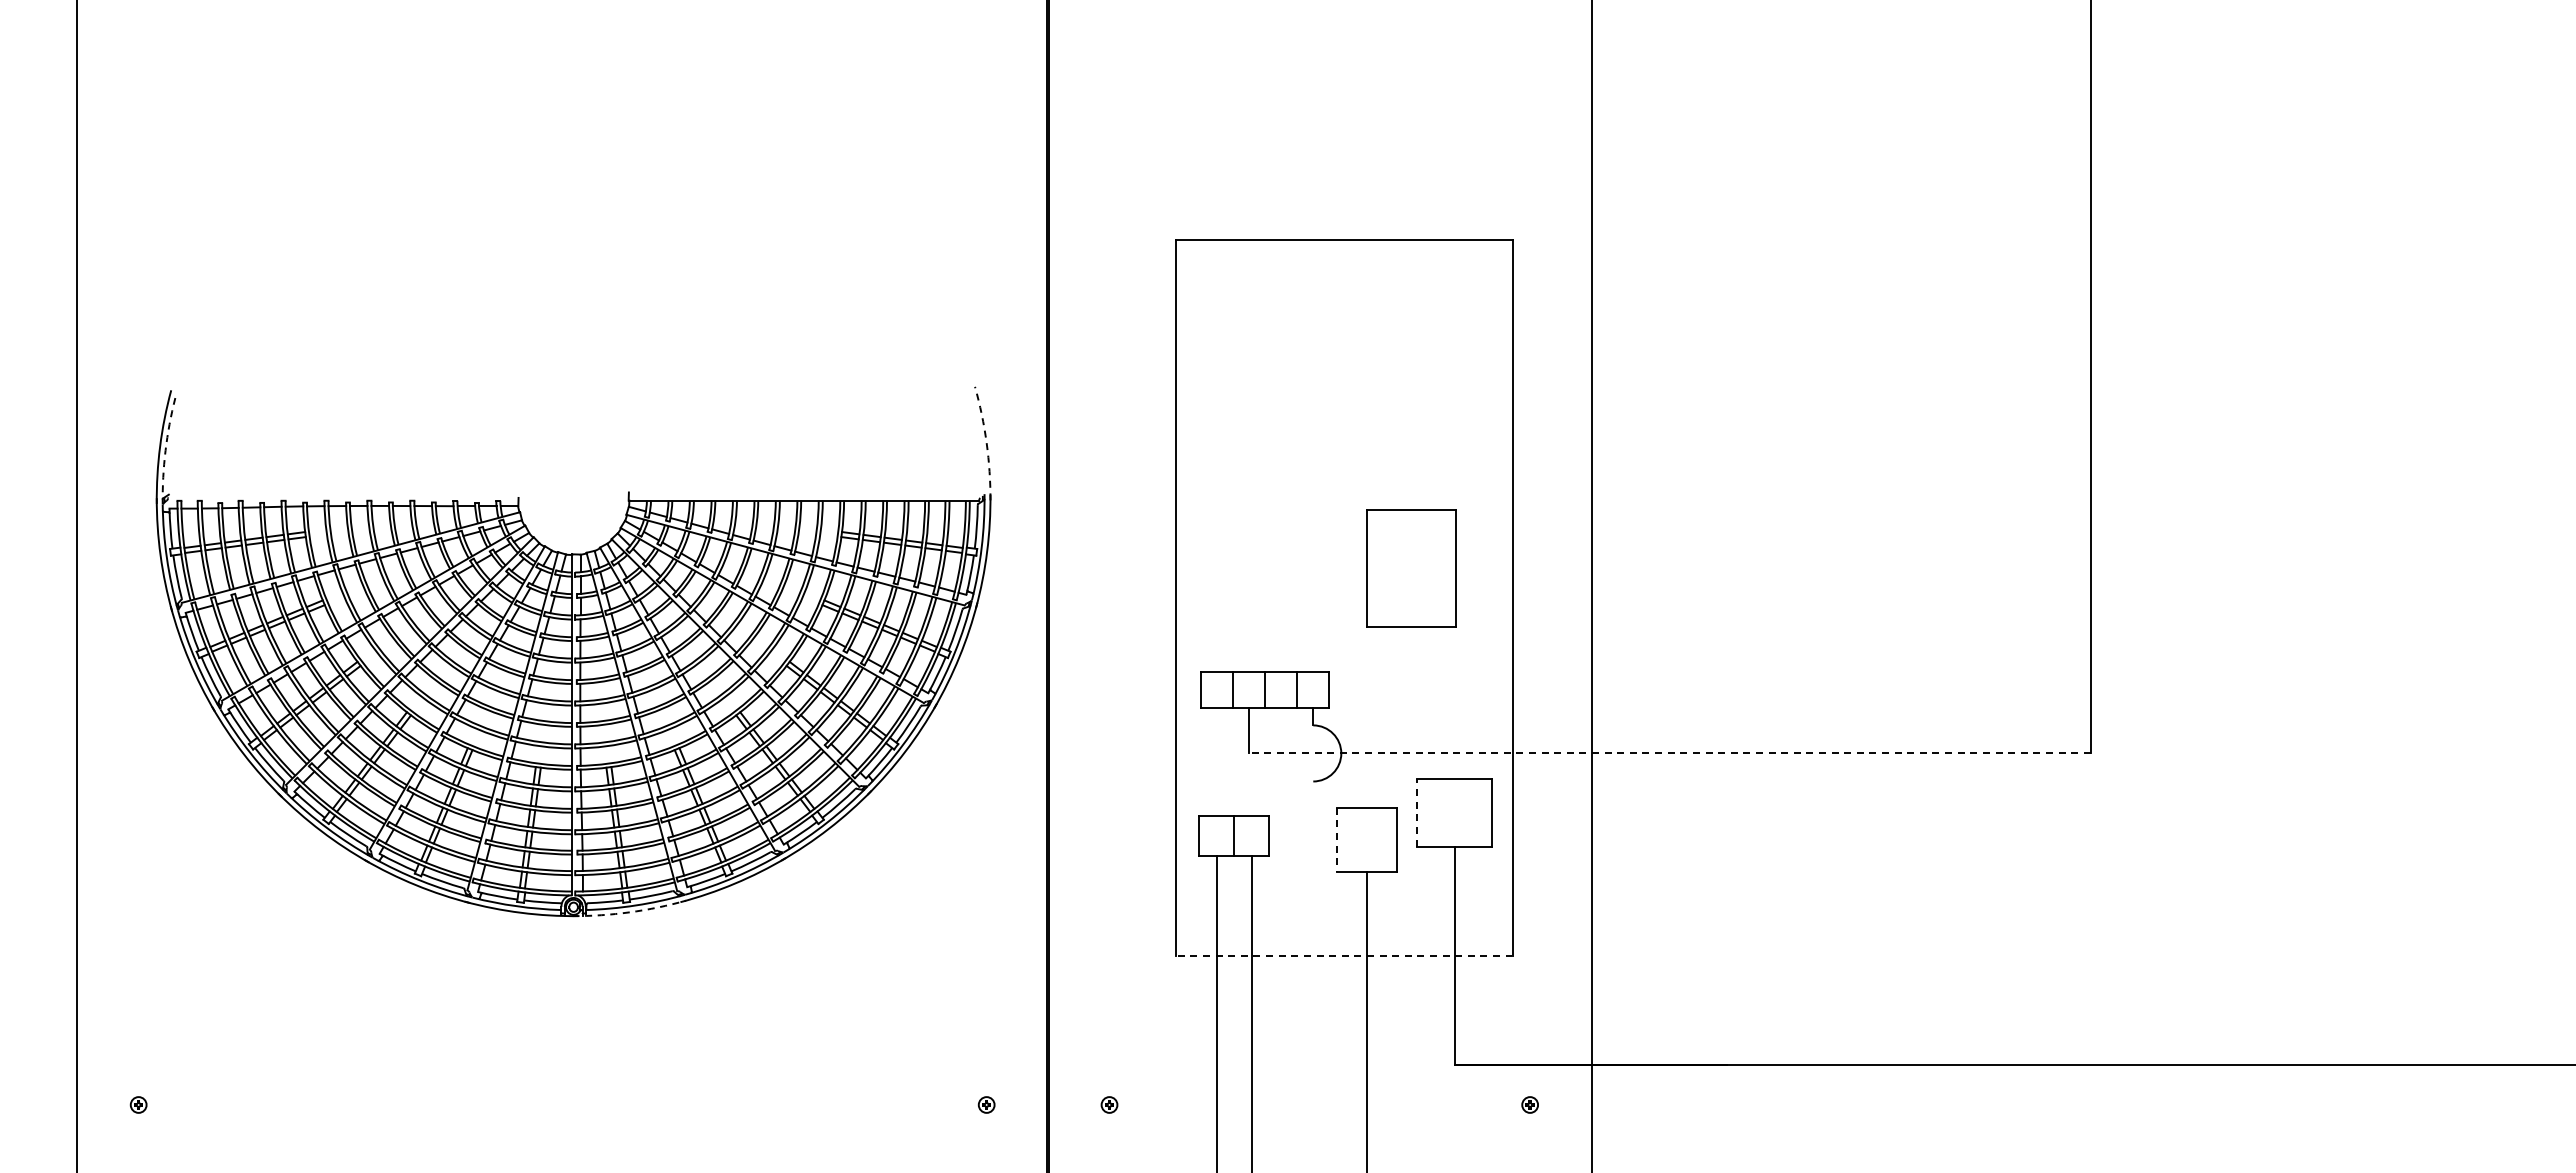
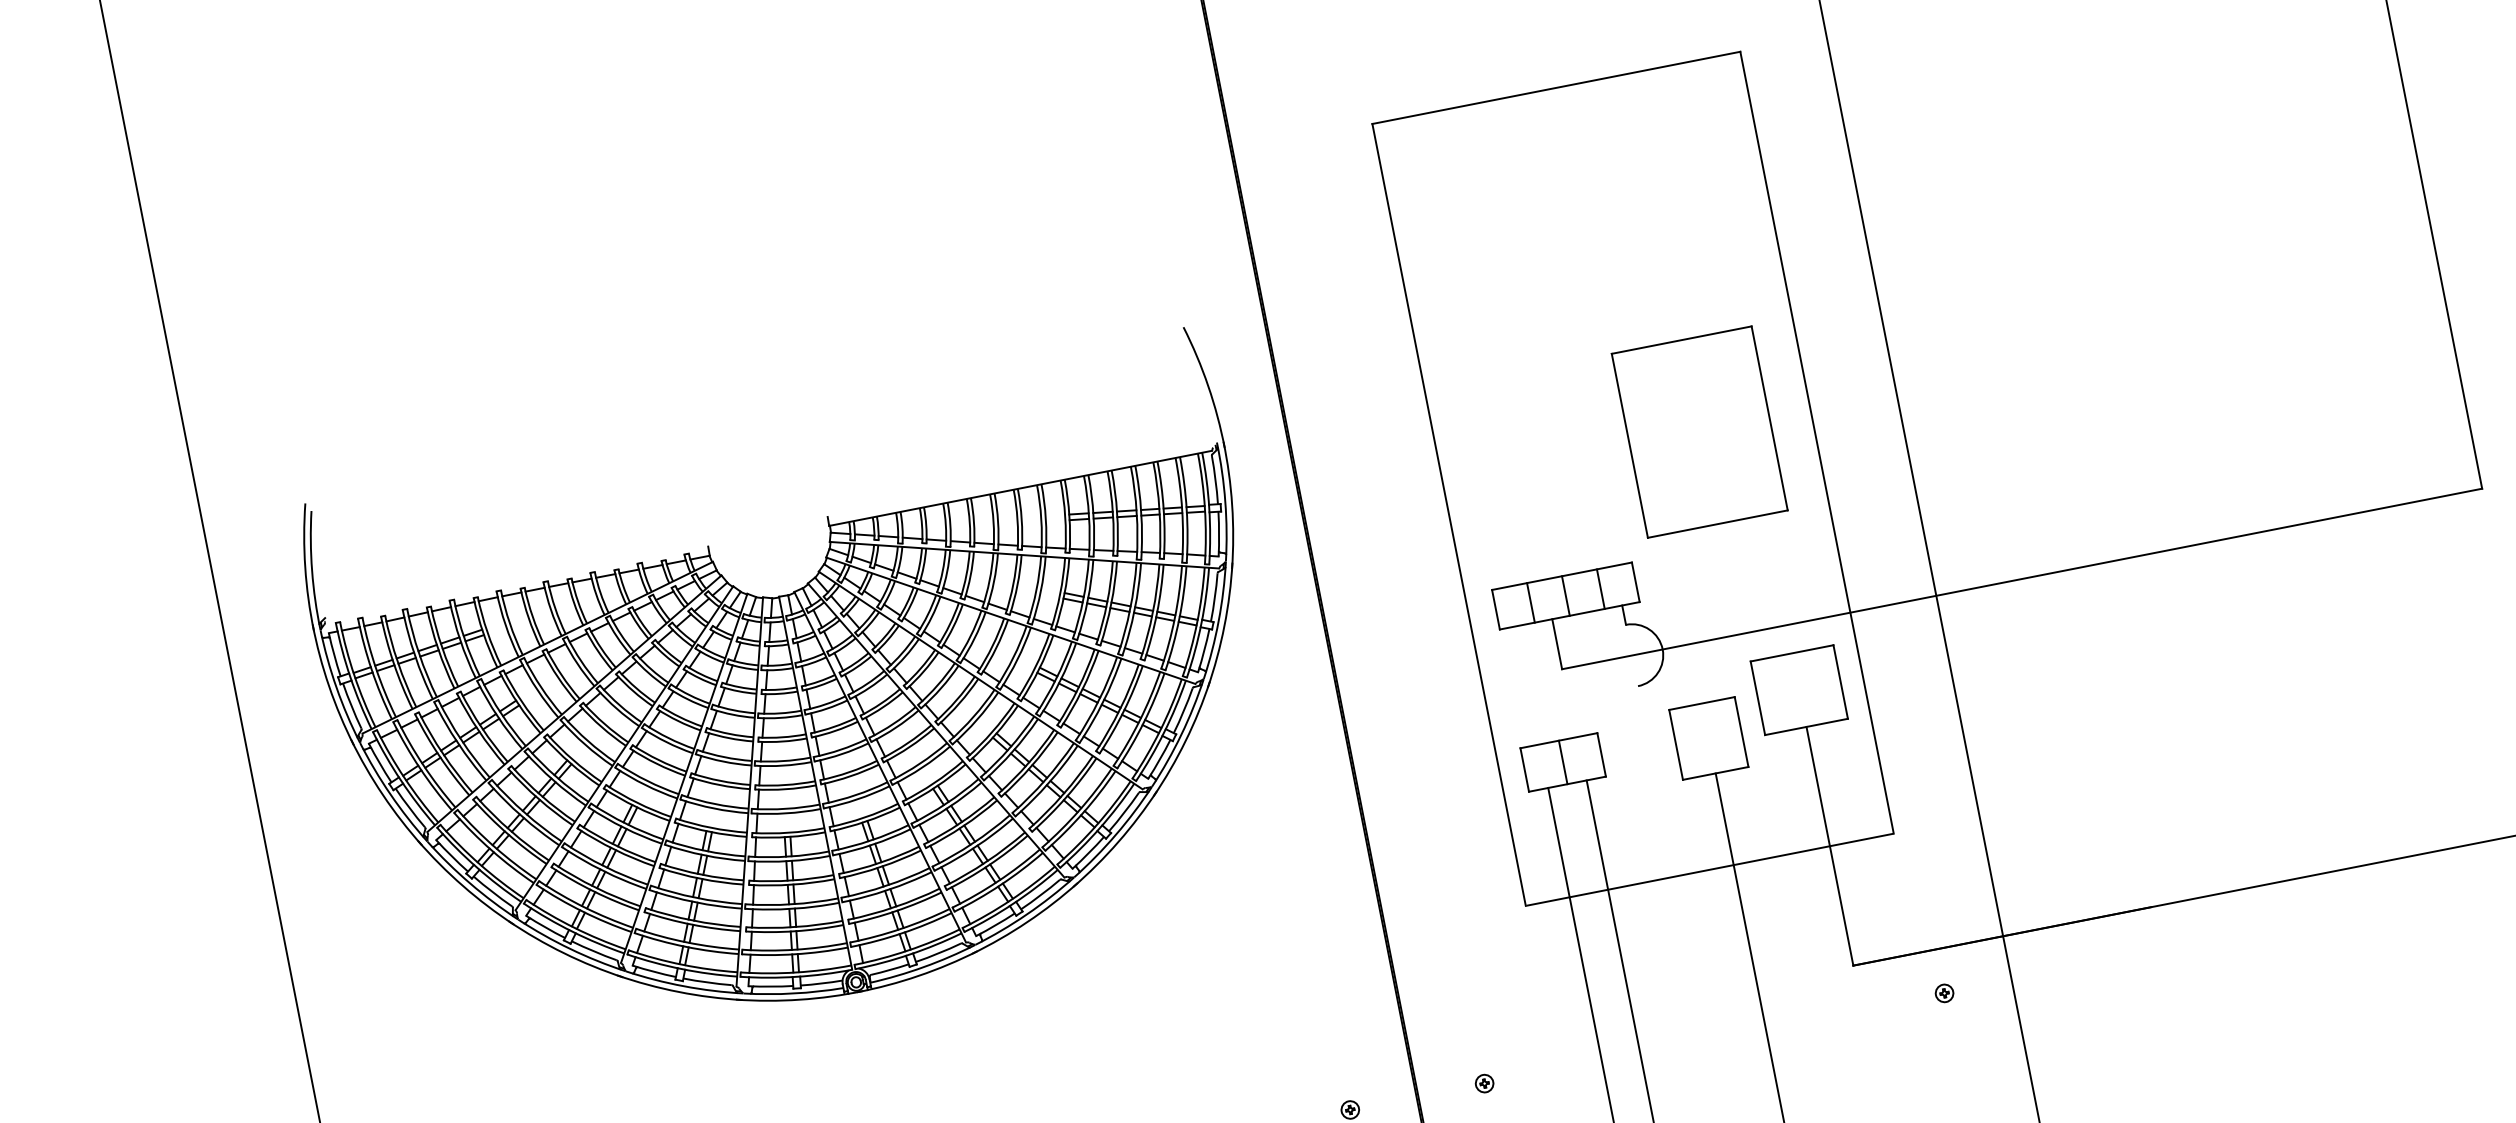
arc: (986, 443) -> (1208, 386), dashed -> solid
arc: (165, 450) -> (311, 570), dashed -> solid
part: (1411, 568) -> (1699, 432), size x1.43
line: (1670, 753) -> (2022, 578), dashed -> solid
line: (1416, 812) -> (1757, 697), dashed -> solid
line: (1336, 839) -> (1675, 744), dashed -> solid
arc: (629, 912) -> (918, 976), dashed -> solid
line: (1344, 955) -> (1709, 869), dashed -> solid

